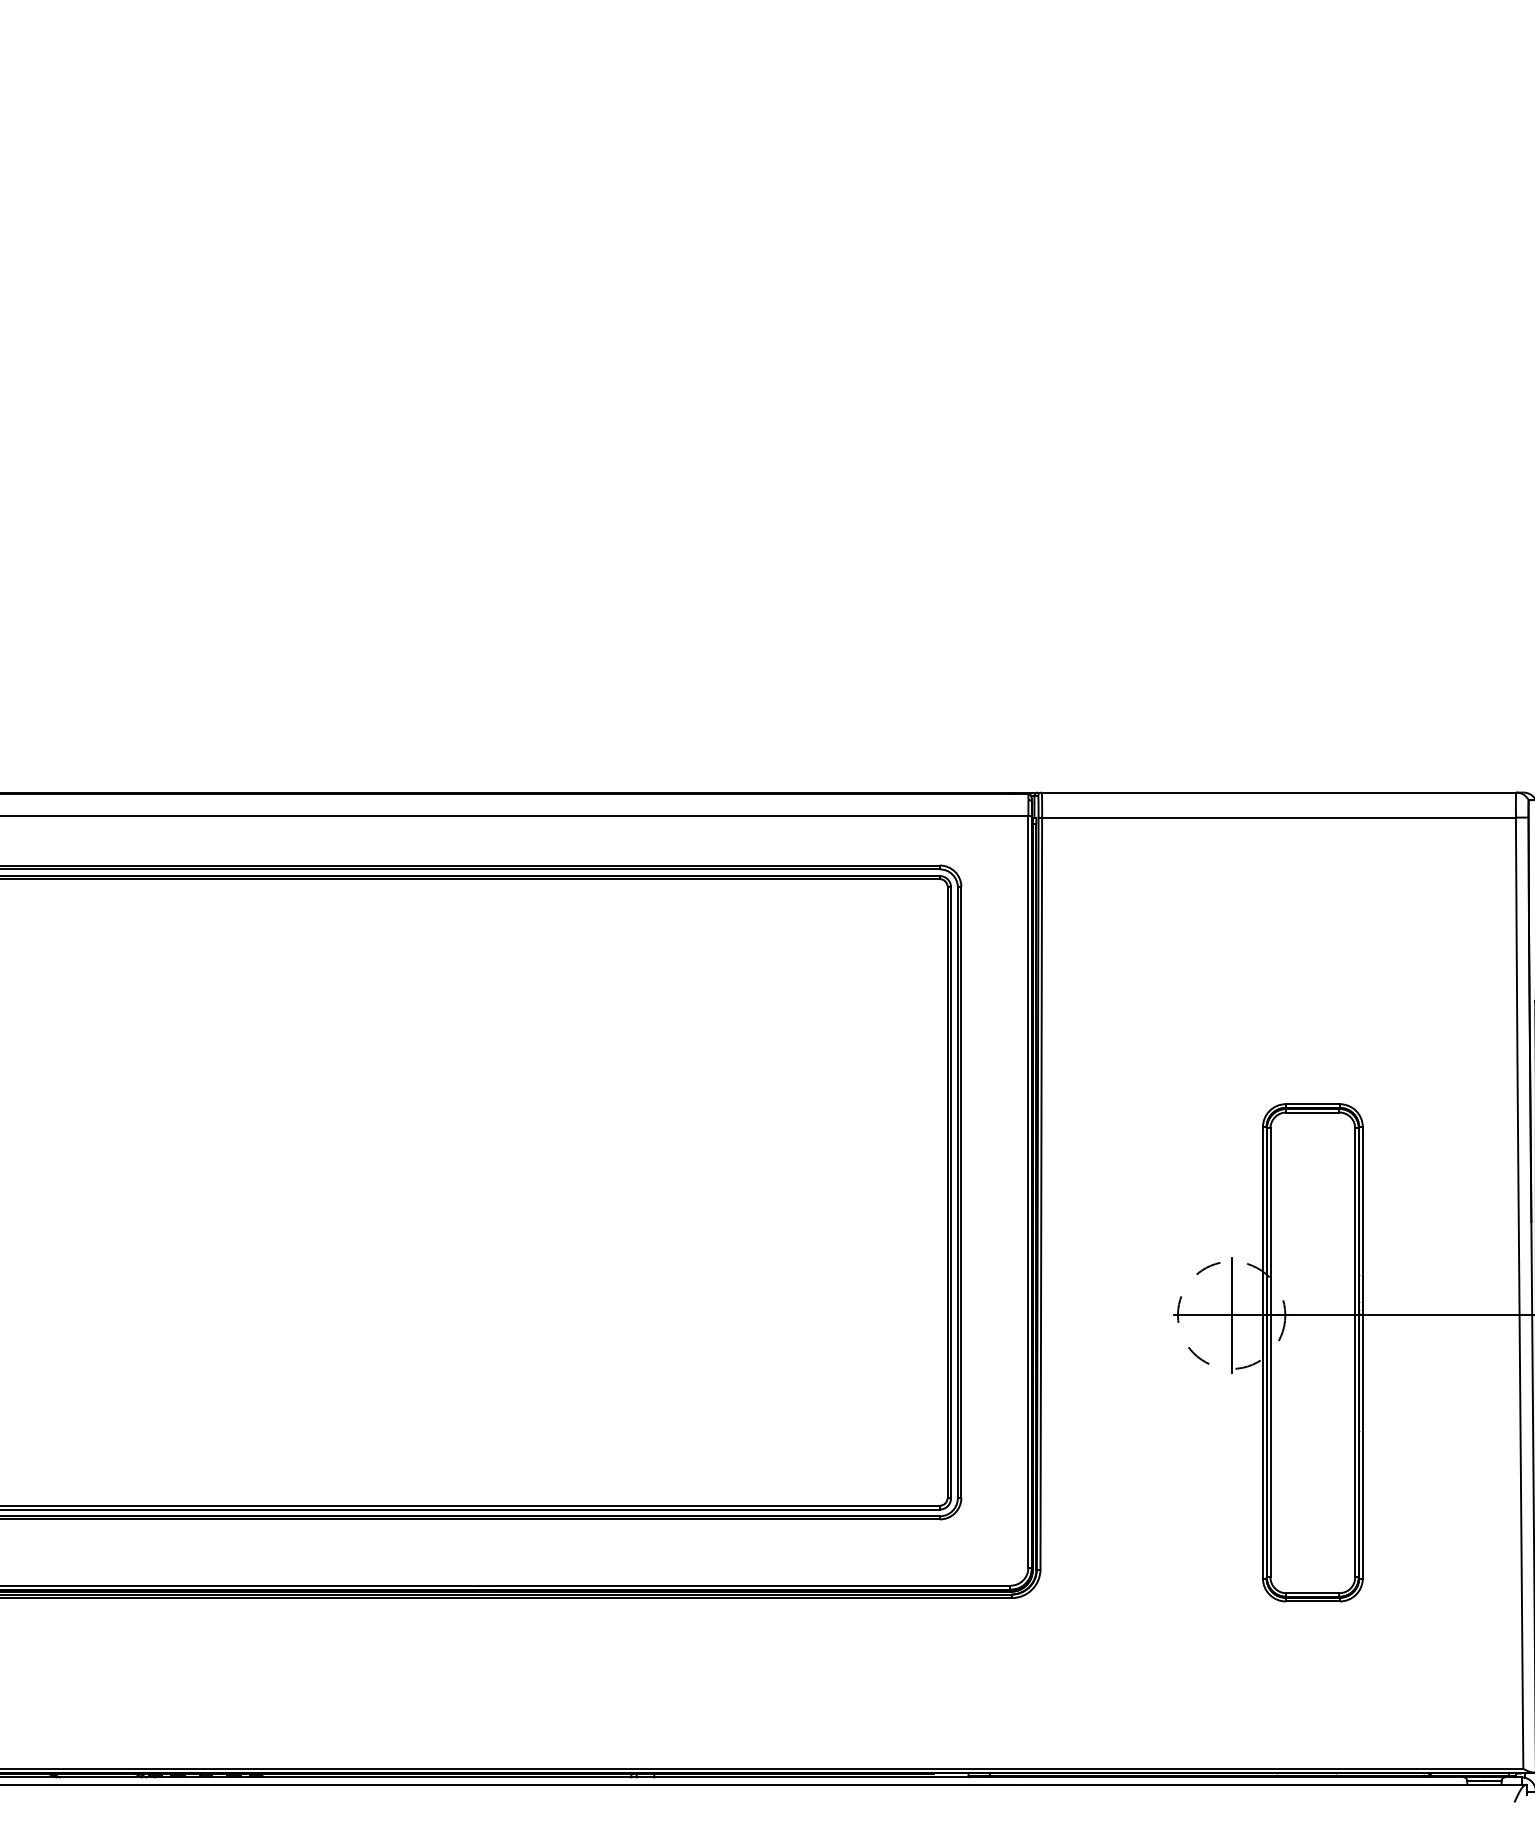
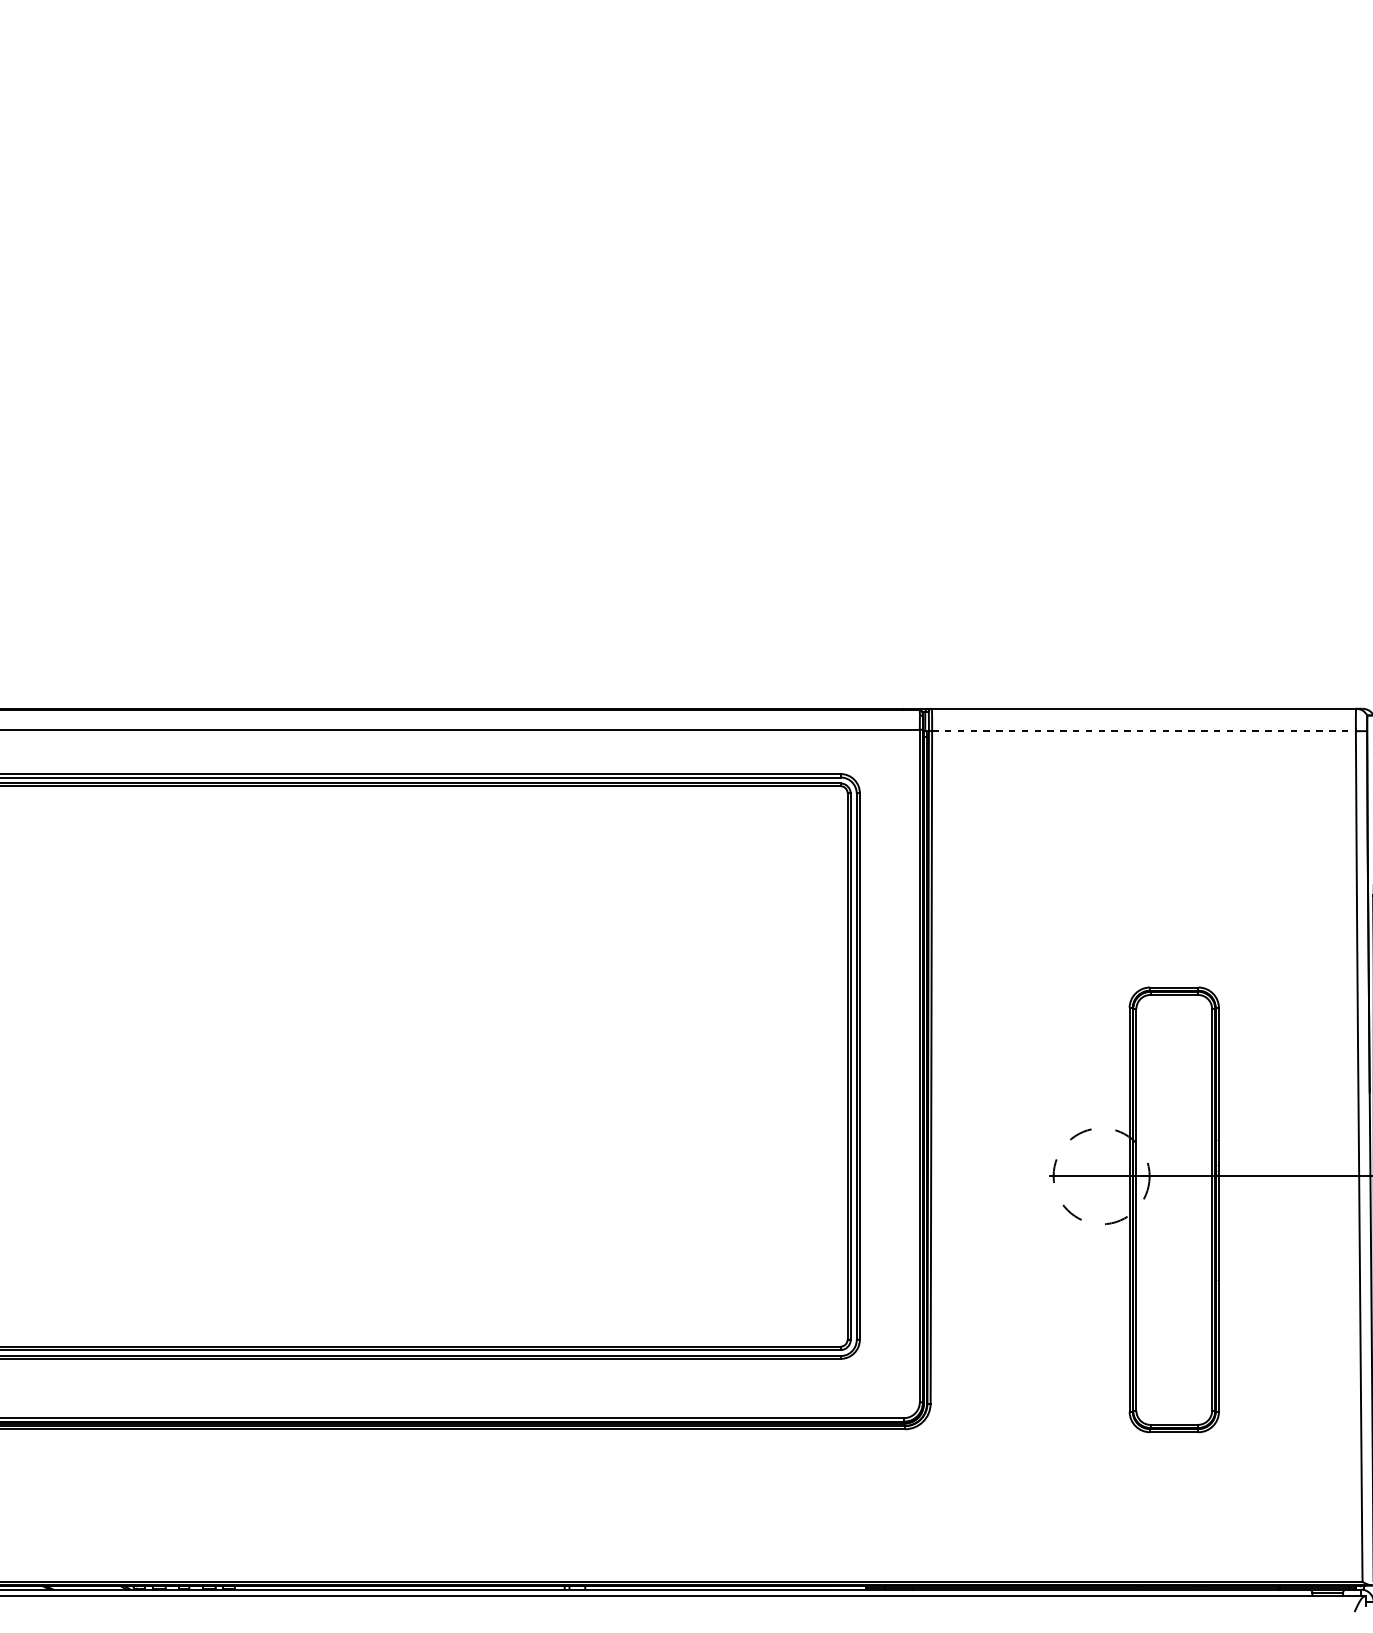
line: (1279, 817) -> (1144, 731), solid -> dashed
line: (1231, 1315) -> (1101, 1176), removed

